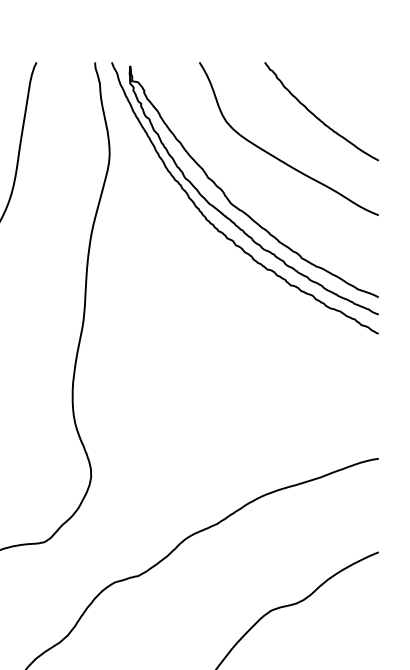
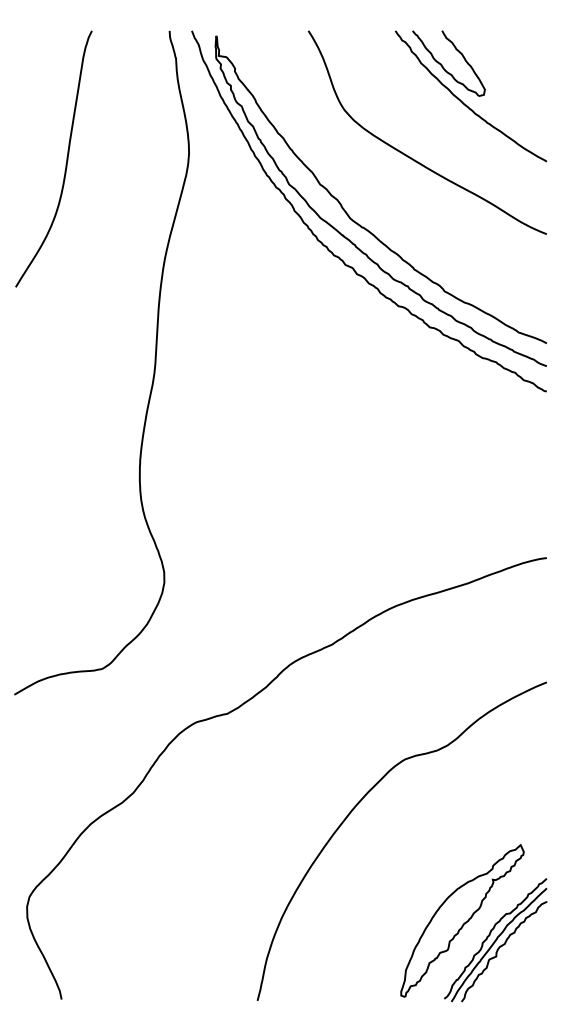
part: (304, 86) -> (448, 63), added

